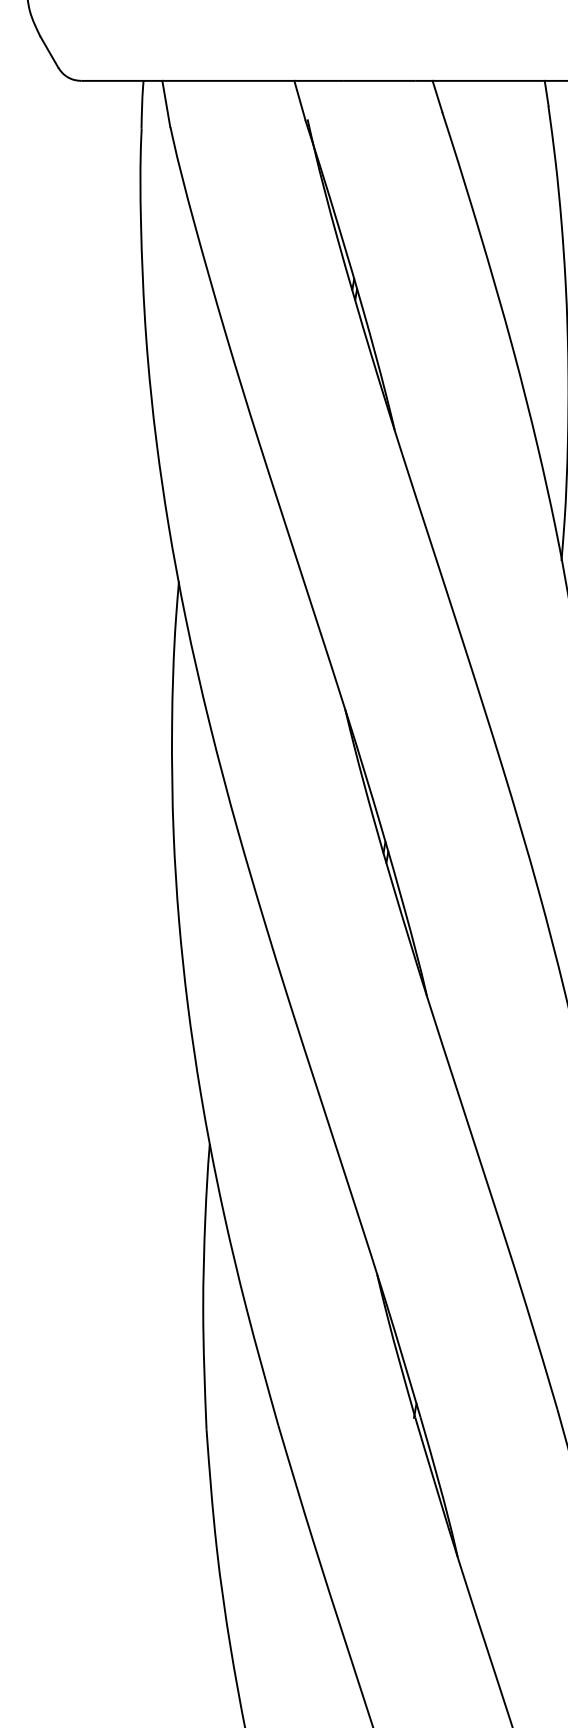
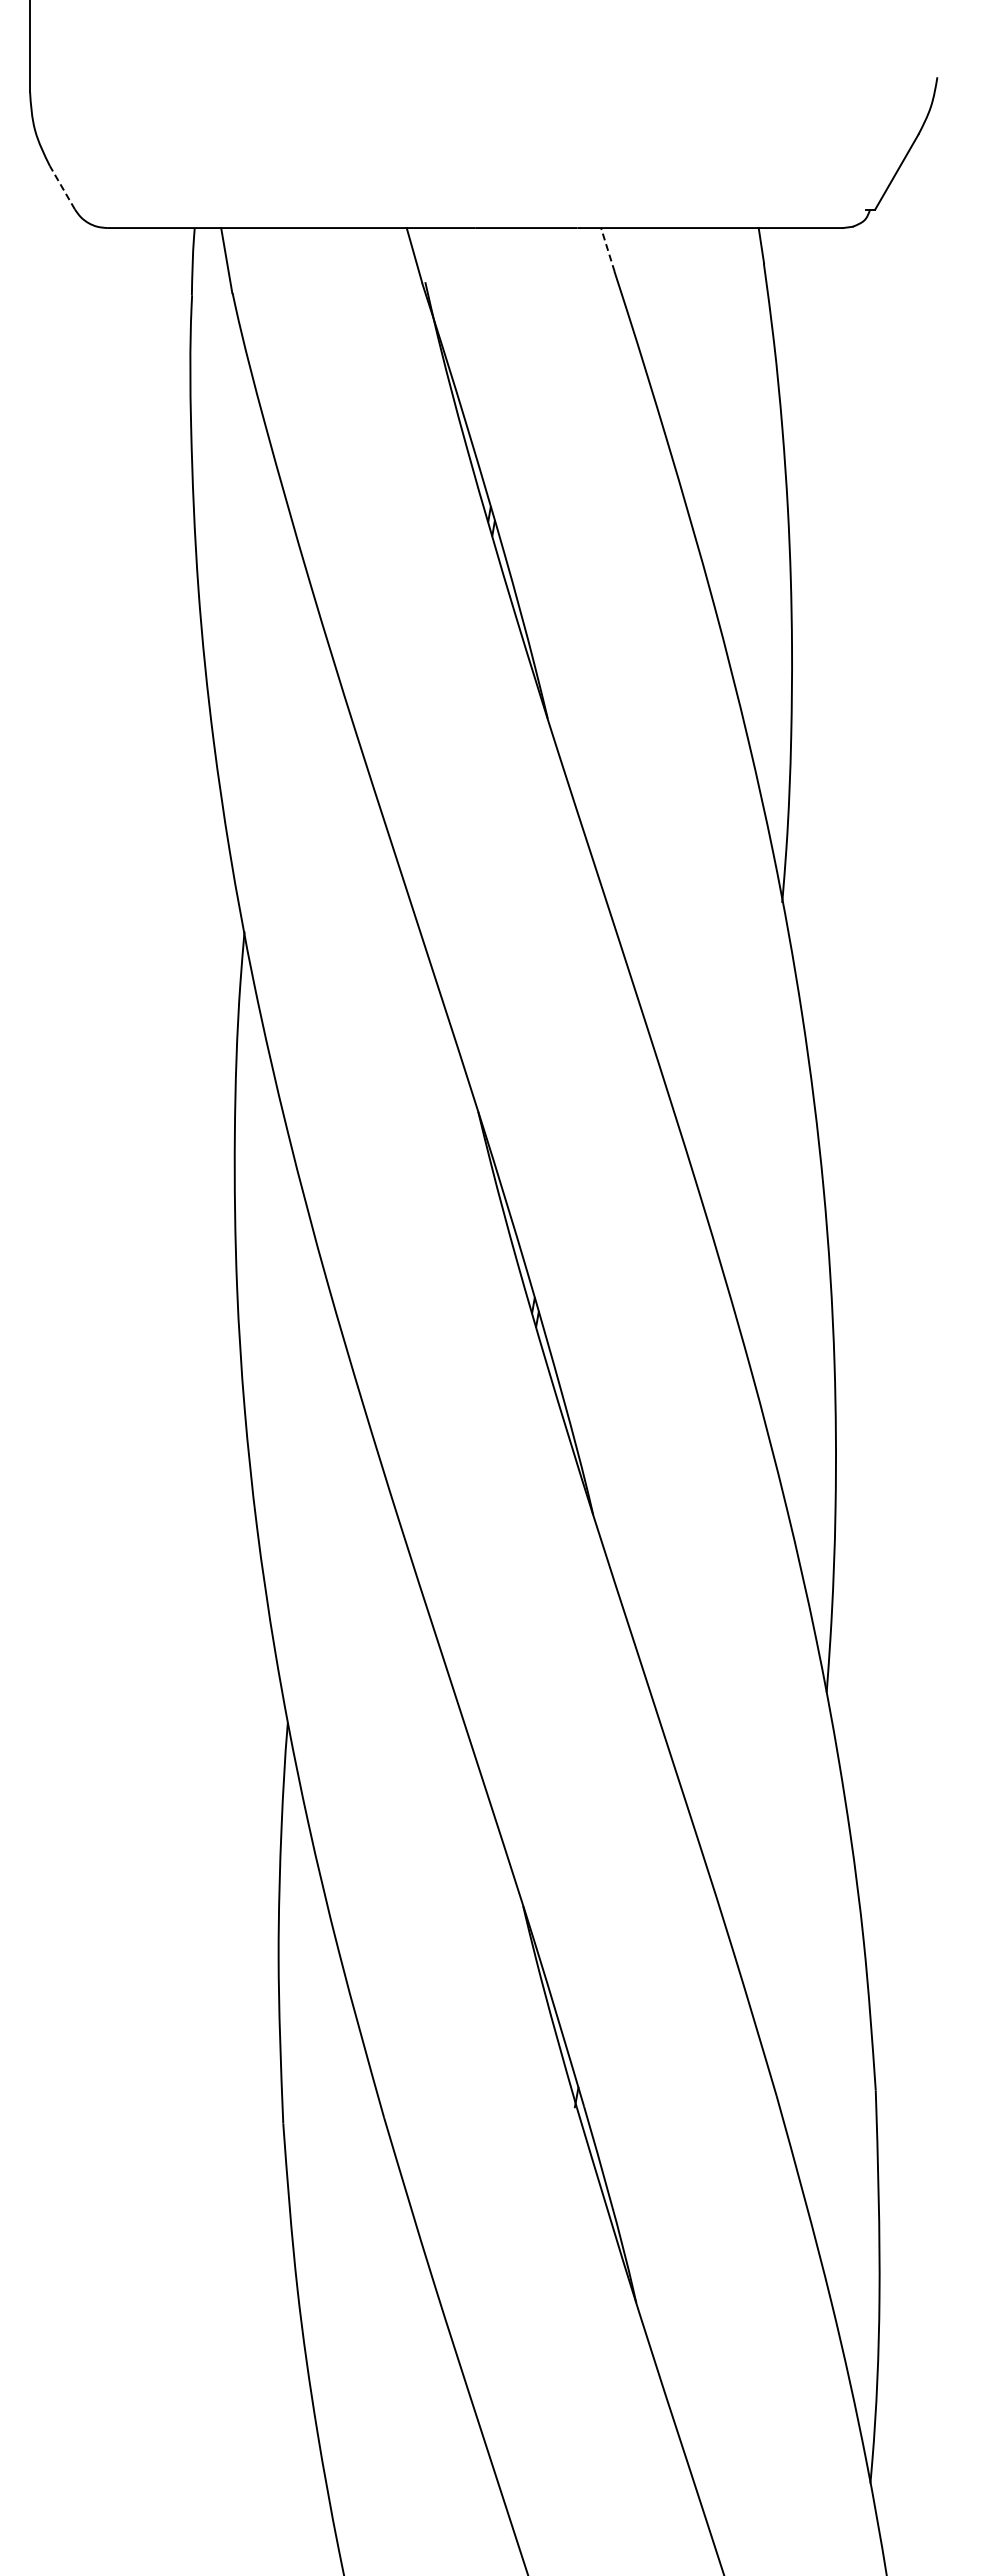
line: (49, 52) -> (62, 187), solid -> dashed
line: (437, 96) -> (607, 249), solid -> dashed

